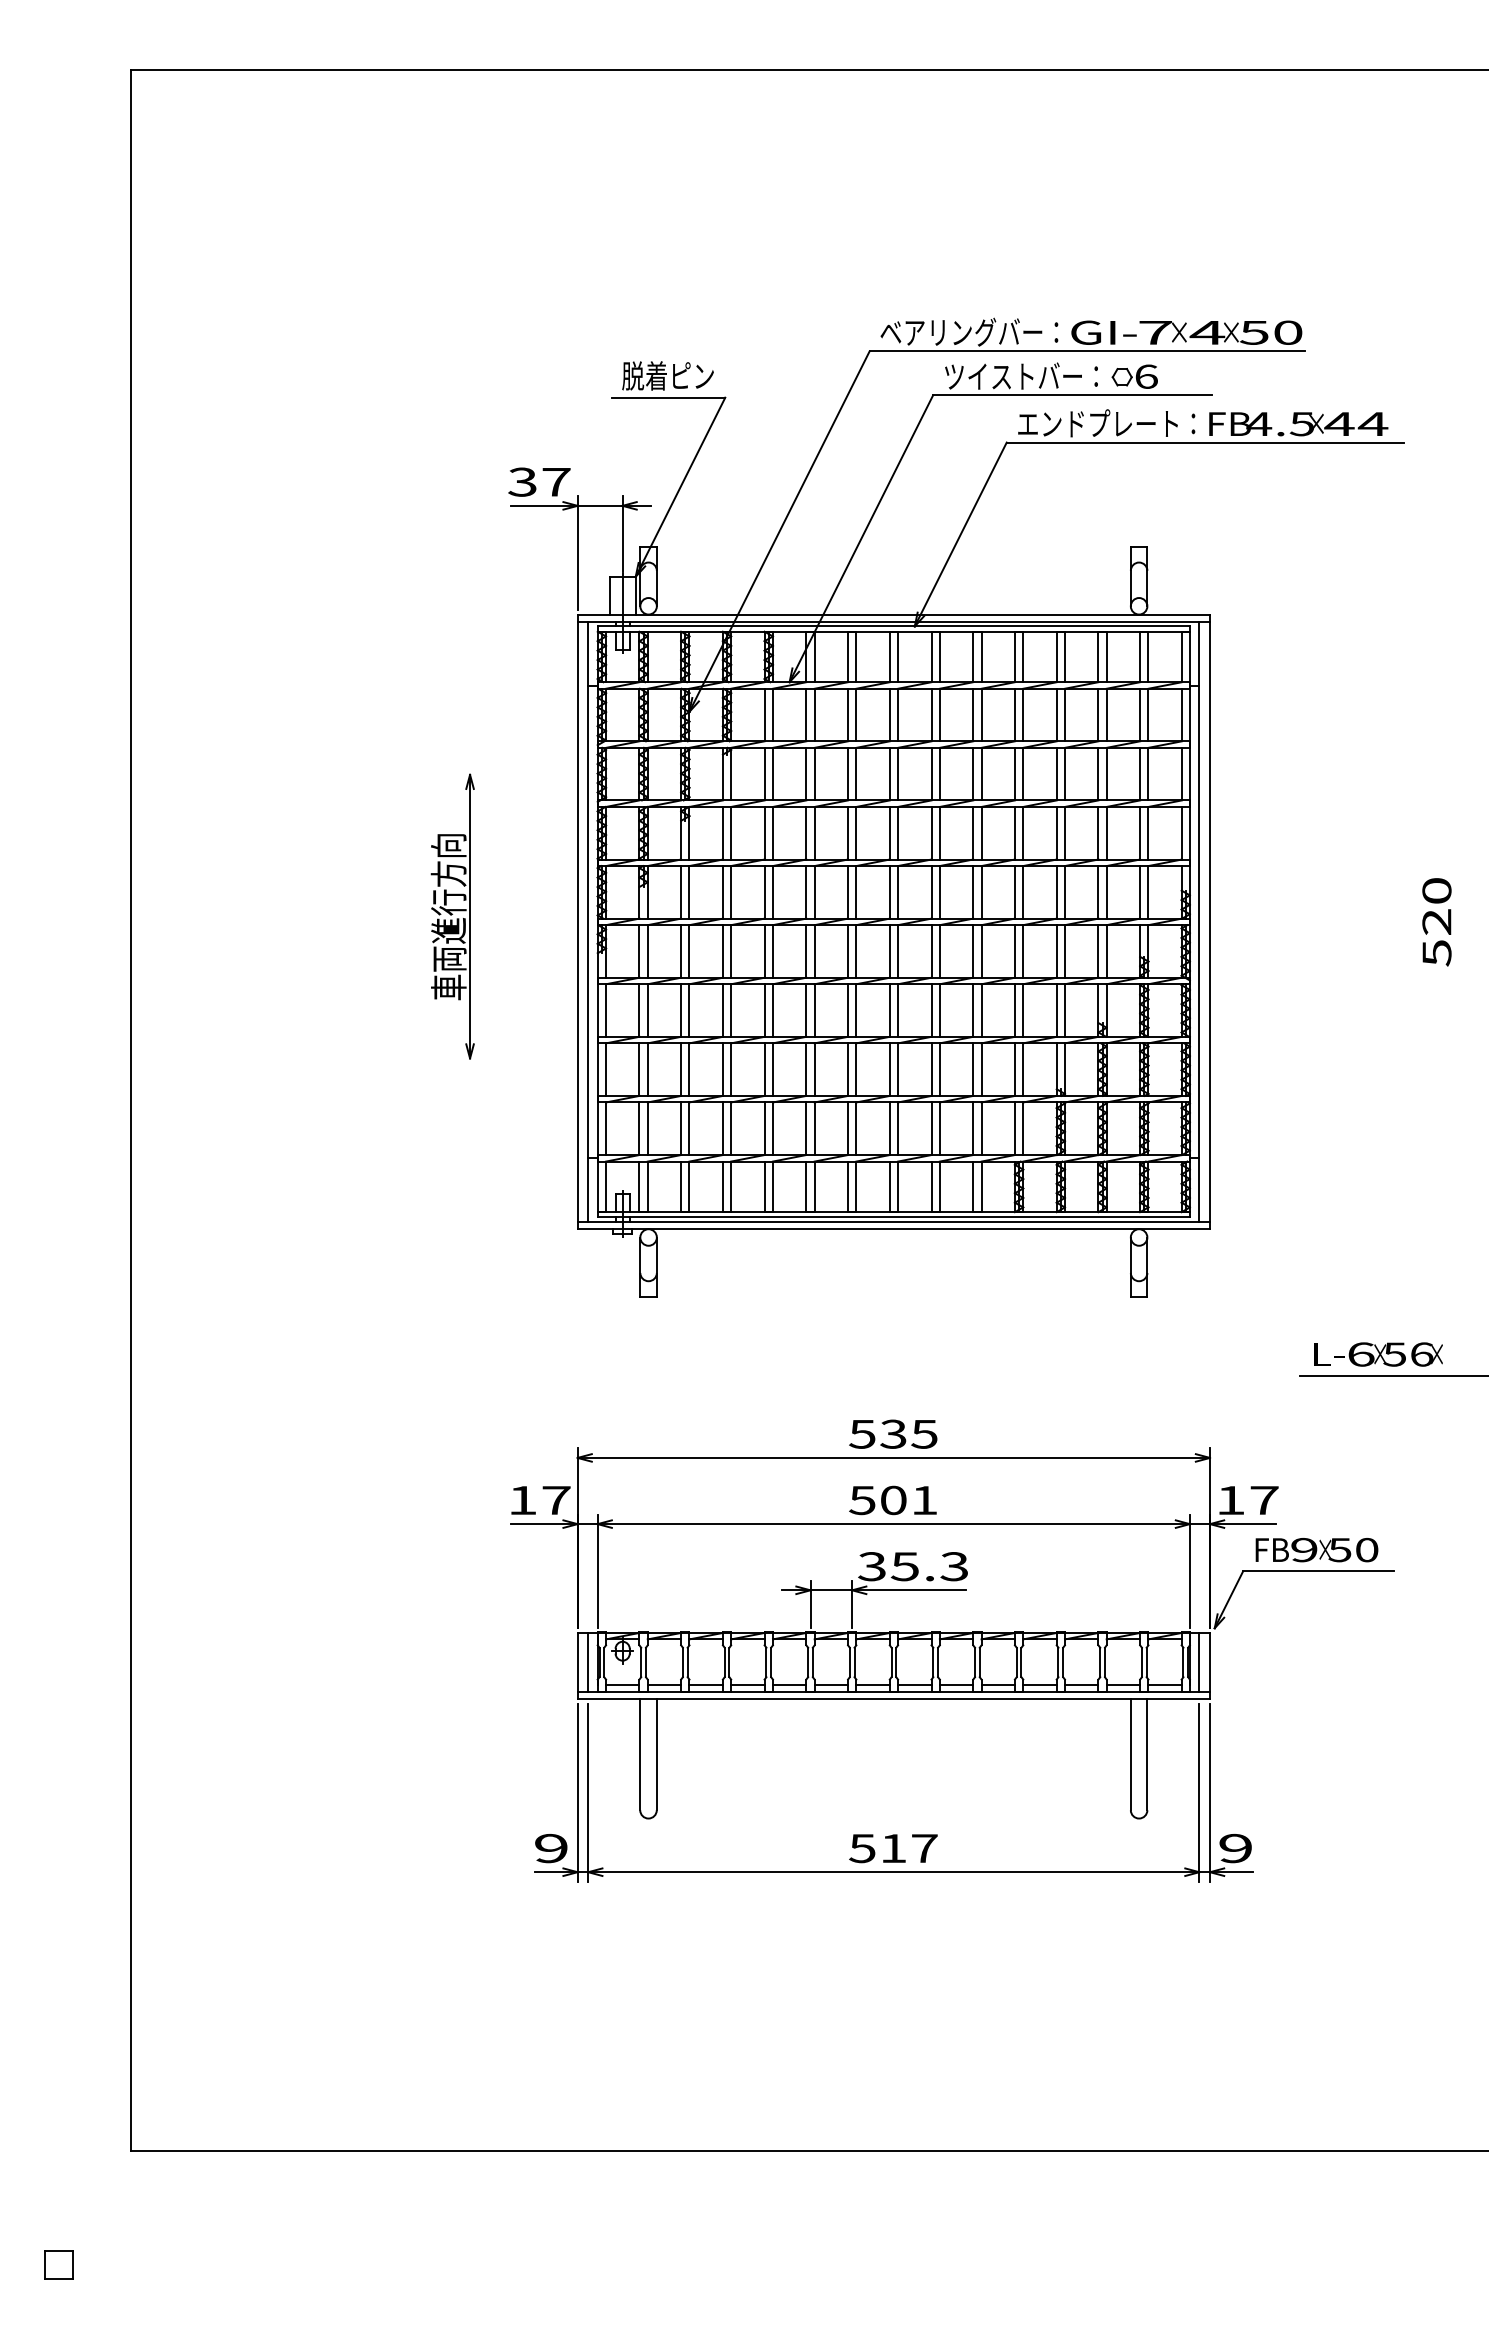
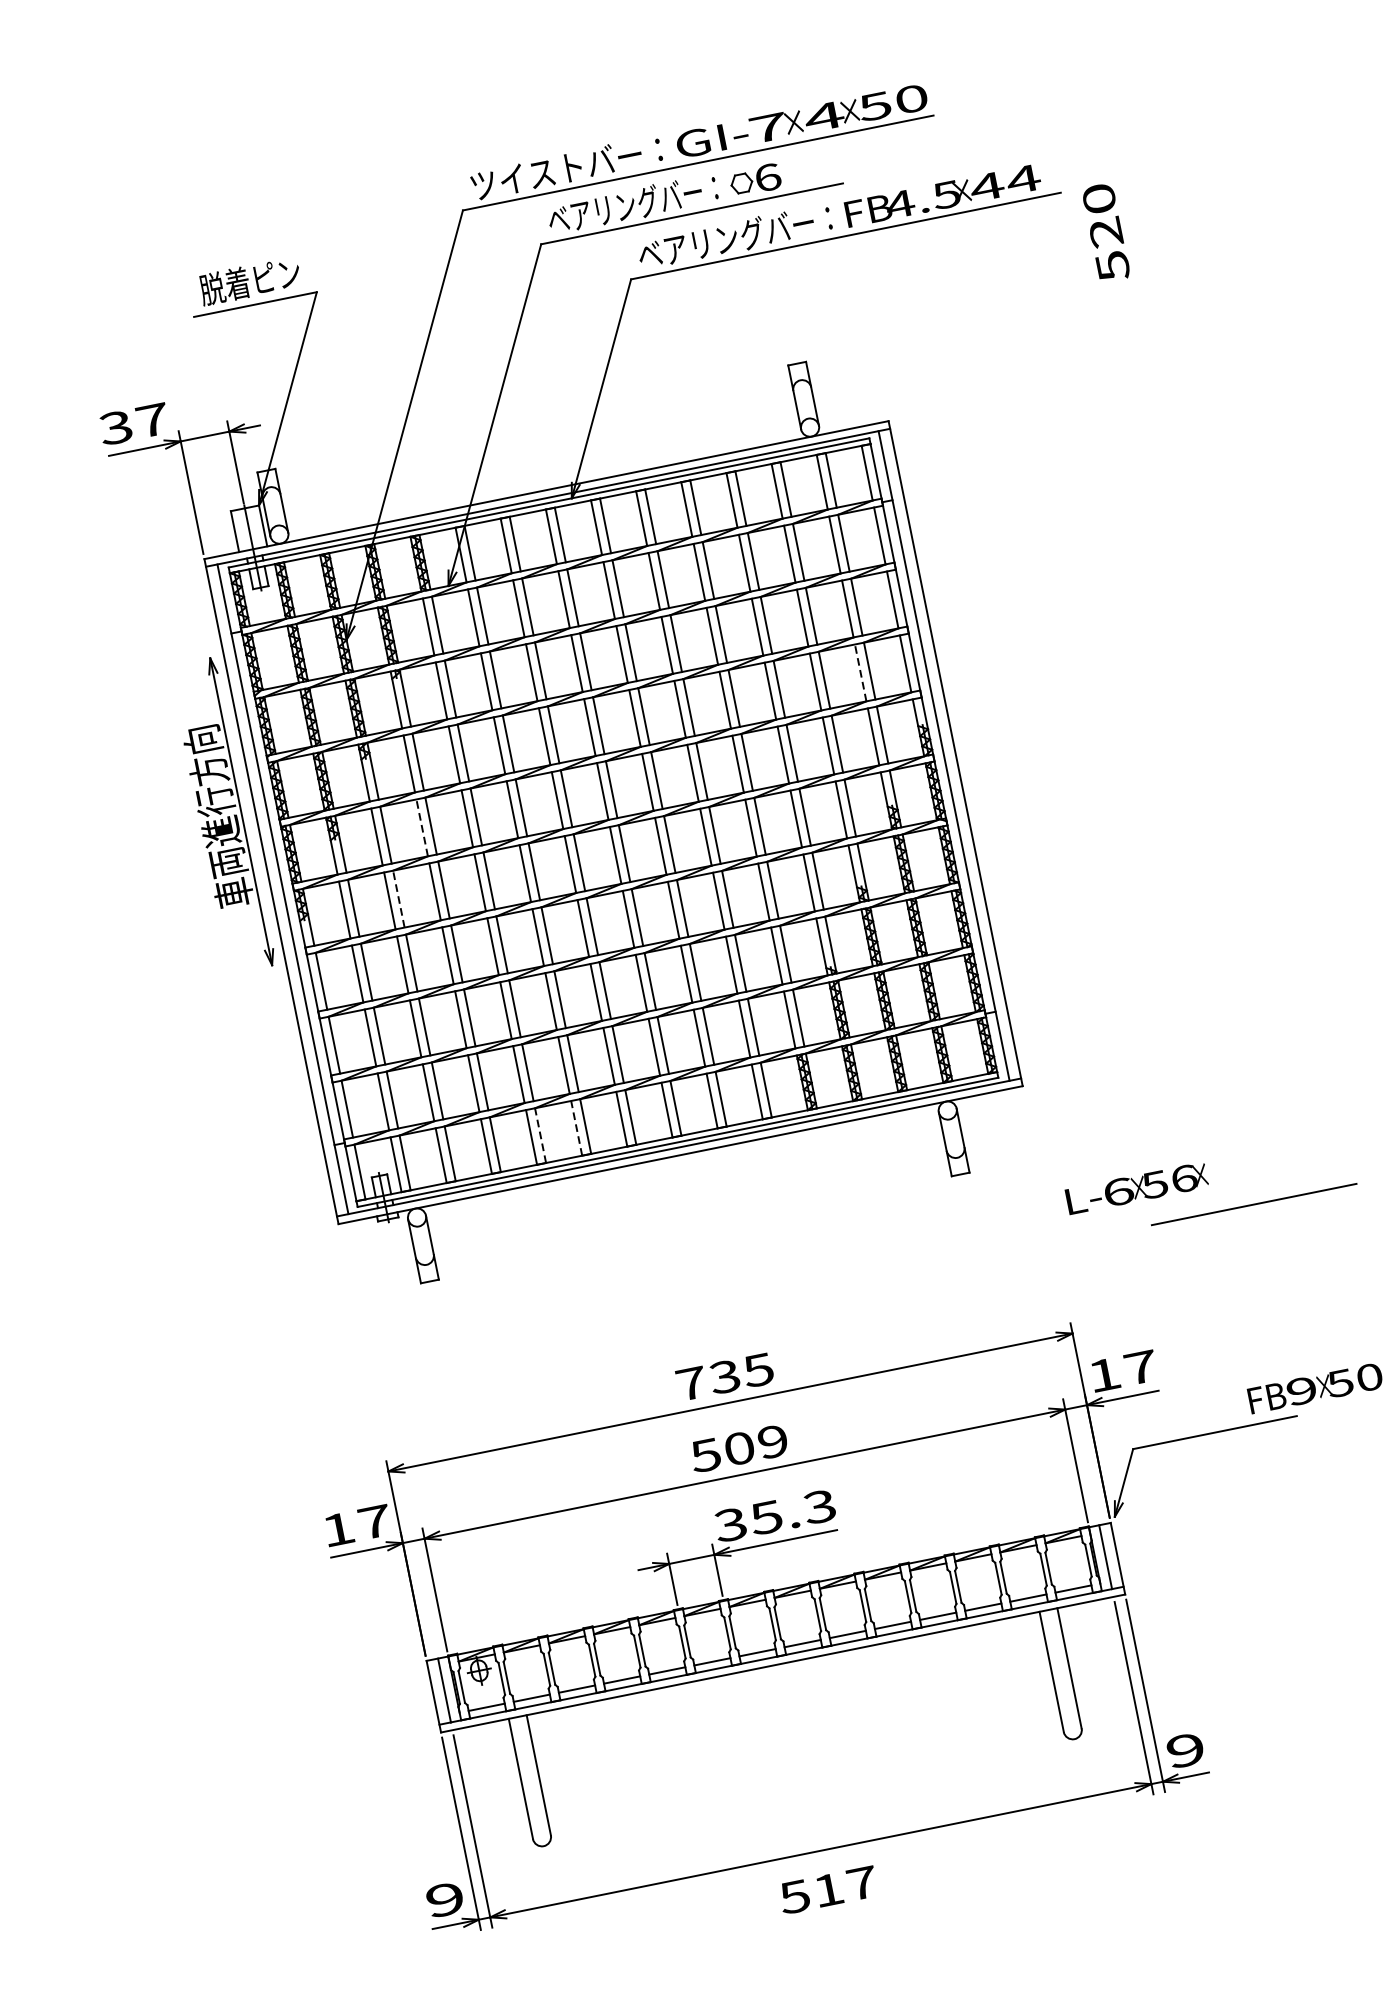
text: (969, 331) -> (566, 167), ベアリングバー： -> ツイストバー：
text: (1021, 375) -> (632, 203), ツイストバー： -> ベアリングバー：
text: (1098, 423) -> (726, 238), エンドプレート： -> ベアリングバー：
line: (1140, 832) -> (860, 672), solid -> dashed
line: (722, 891) -> (421, 827), solid -> dashed
part: (452, 916) -> (222, 815), moved
text: (1436, 922) -> (1105, 233), moved
line: (689, 950) -> (398, 898), solid -> dashed
line: (772, 1186) -> (540, 1135), solid -> dashed
line: (806, 1186) -> (576, 1127), solid -> dashed
text: (1378, 1354) -> (1137, 1188), moved
text: (862, 1434) -> (691, 1384), 535 -> 735
text: (924, 1500) -> (772, 1441), 501 -> 509
text: (1316, 1550) -> (1315, 1388), moved
text: (893, 1848) -> (828, 1890), moved

